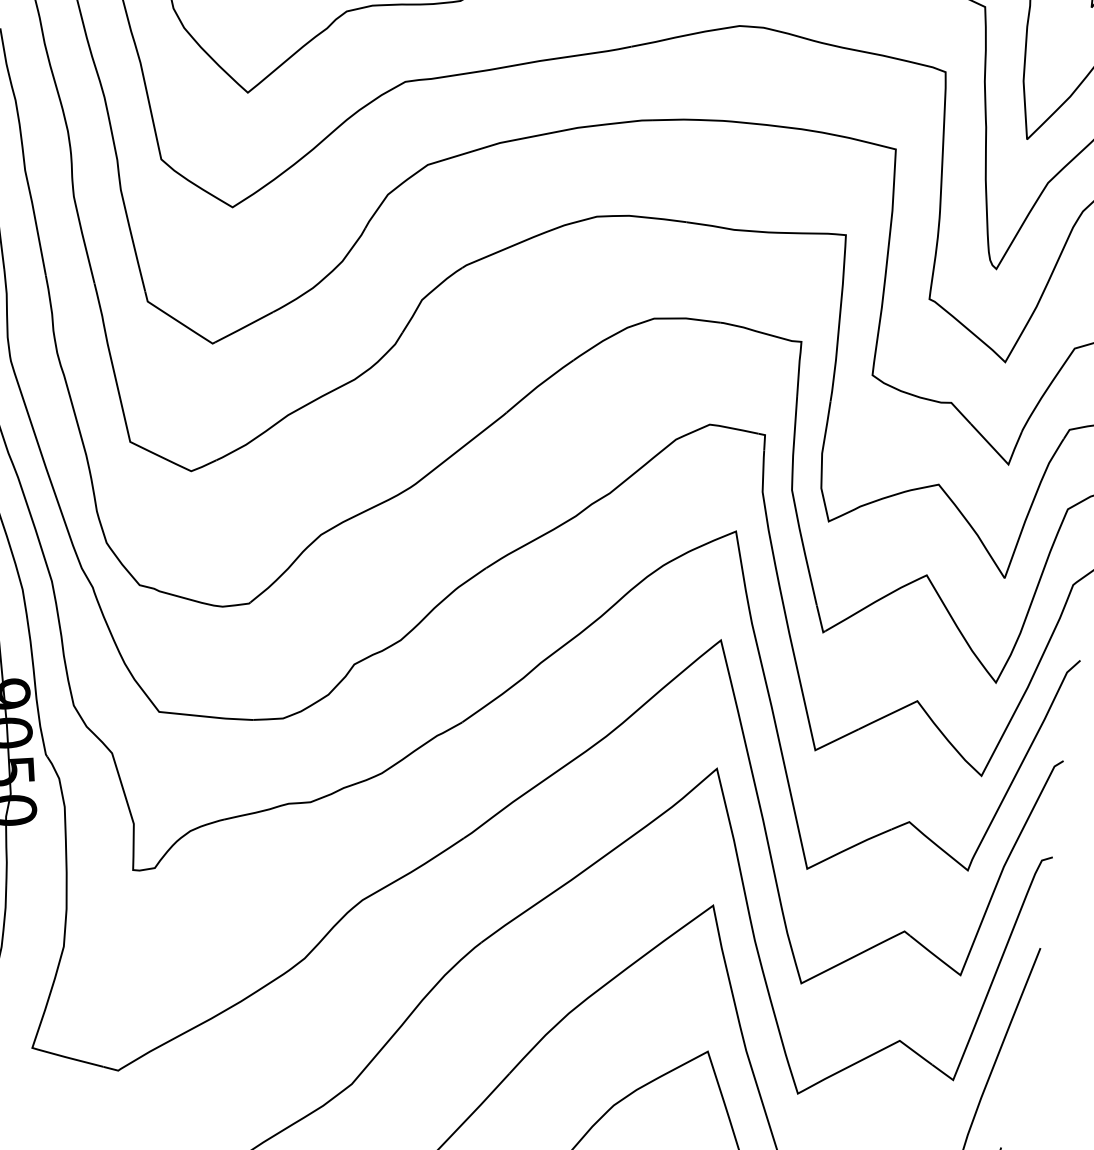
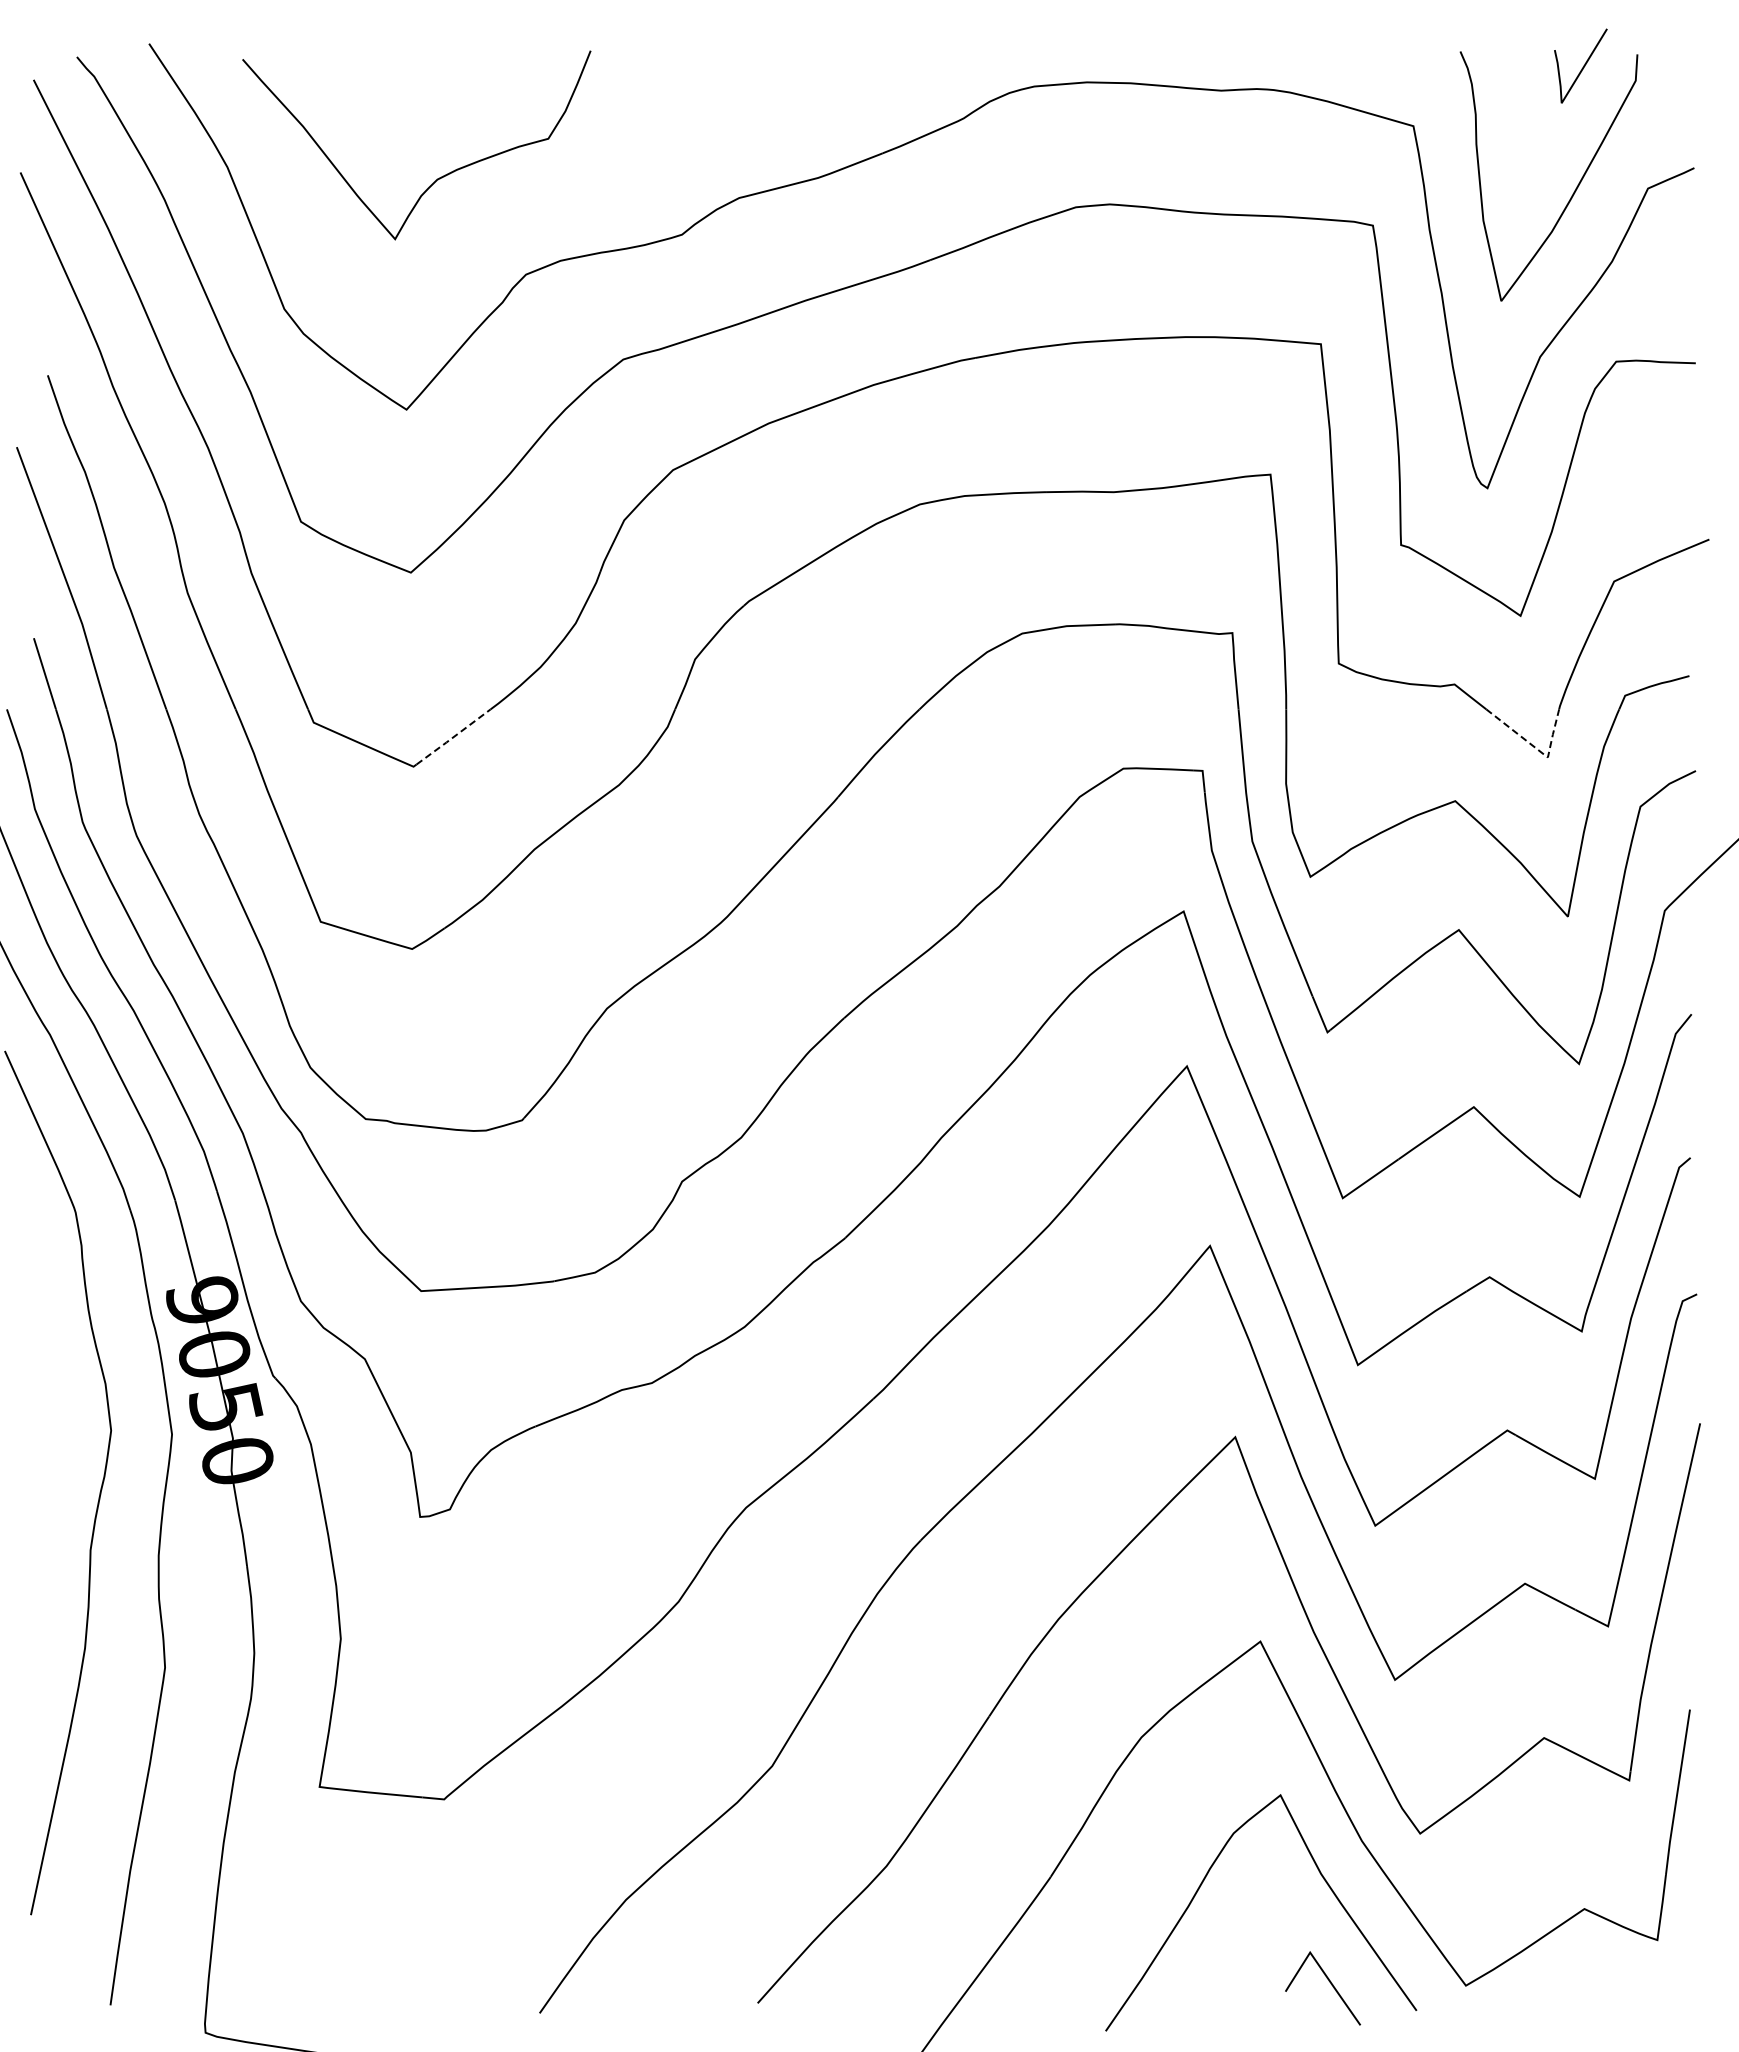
line: (243, 327) -> (453, 737), solid -> dashed
line: (1002, 457) -> (1537, 749), solid -> dashed

